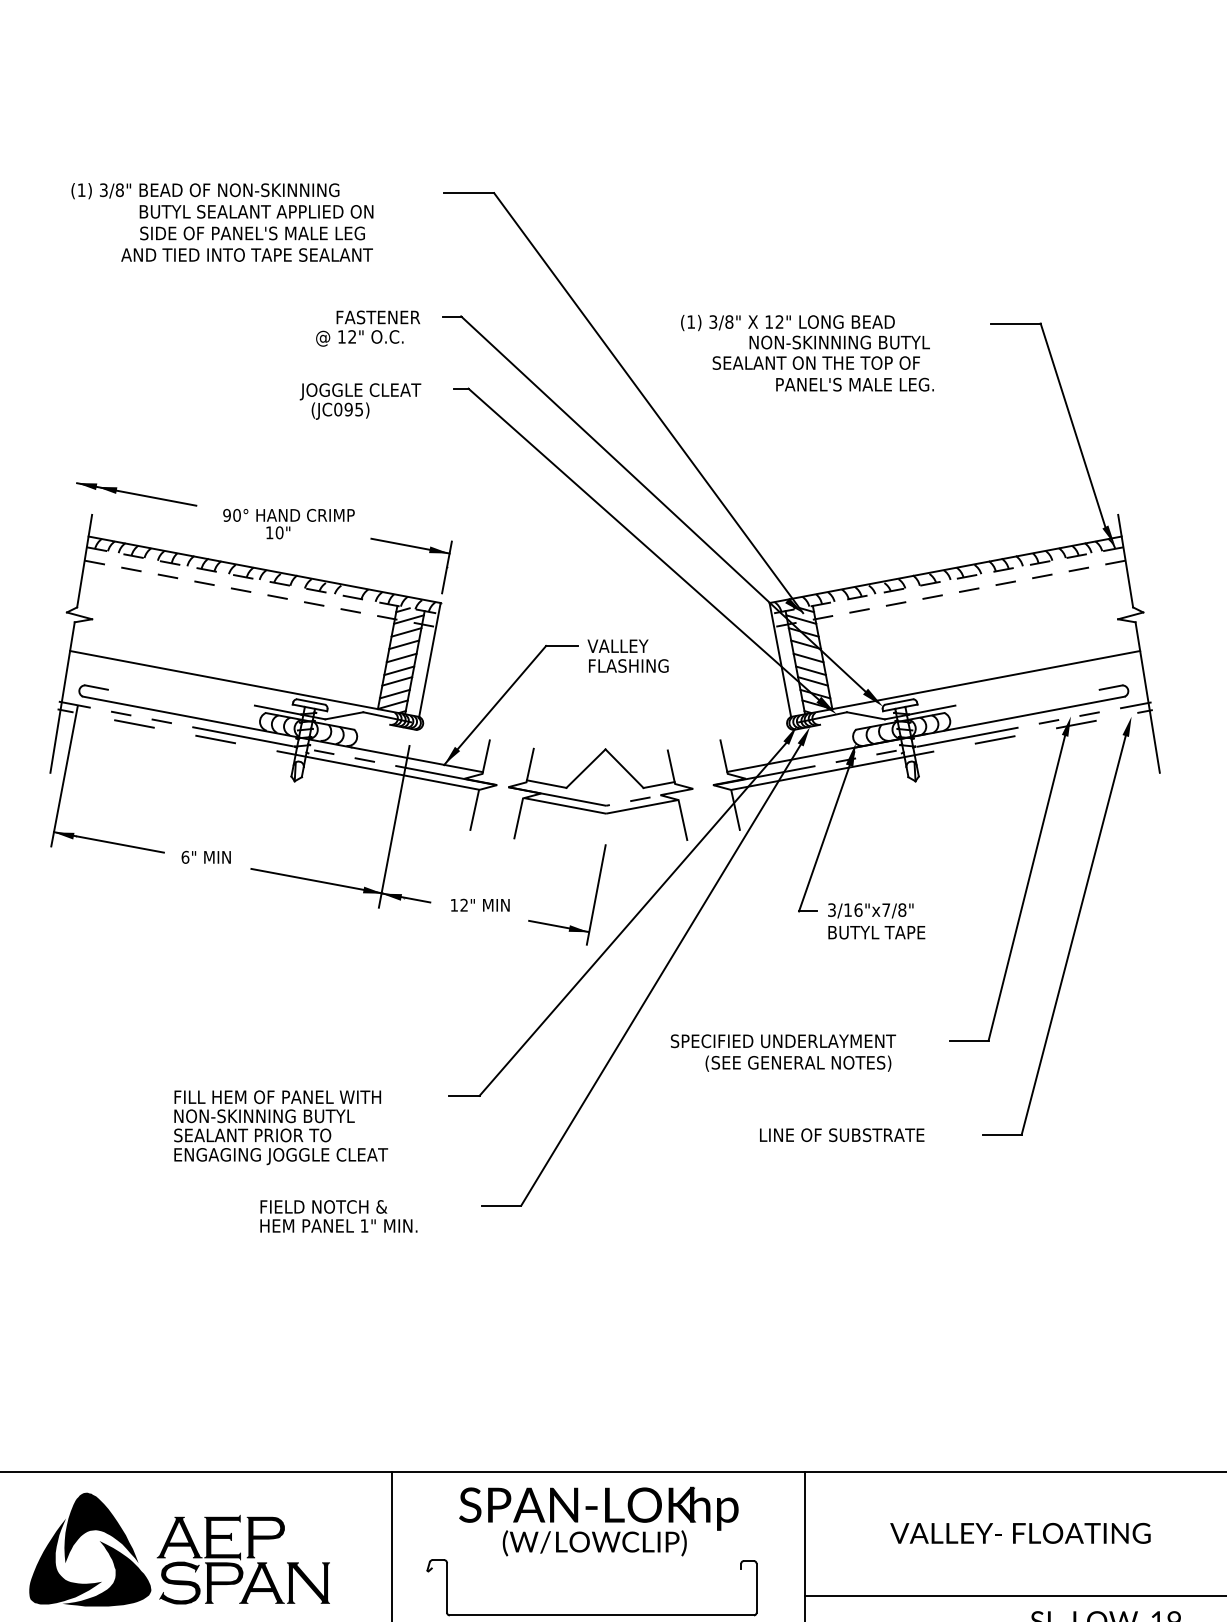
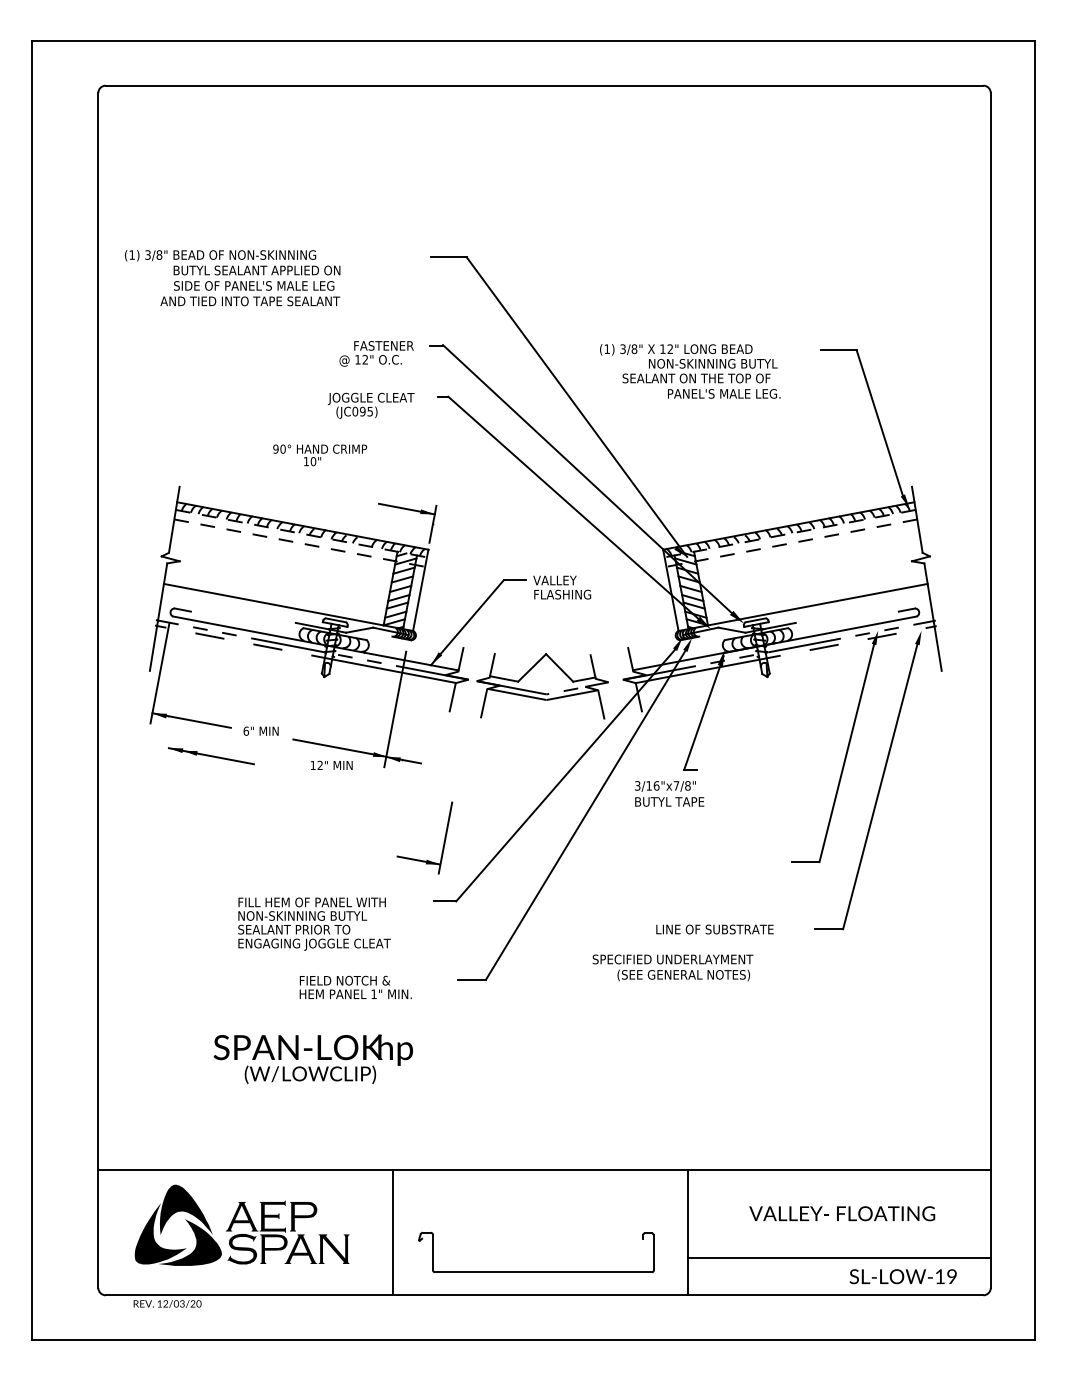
text: (222, 223) -> (232, 278), moved
part: (136, 494) -> (211, 756), moved
text: (289, 524) -> (320, 455), moved
part: (593, 899) -> (443, 841), moved
text: (480, 903) -> (331, 764), moved
text: (876, 920) -> (669, 793), moved
text: (782, 1052) -> (672, 967), moved
text: (597, 1520) -> (312, 1058), moved

